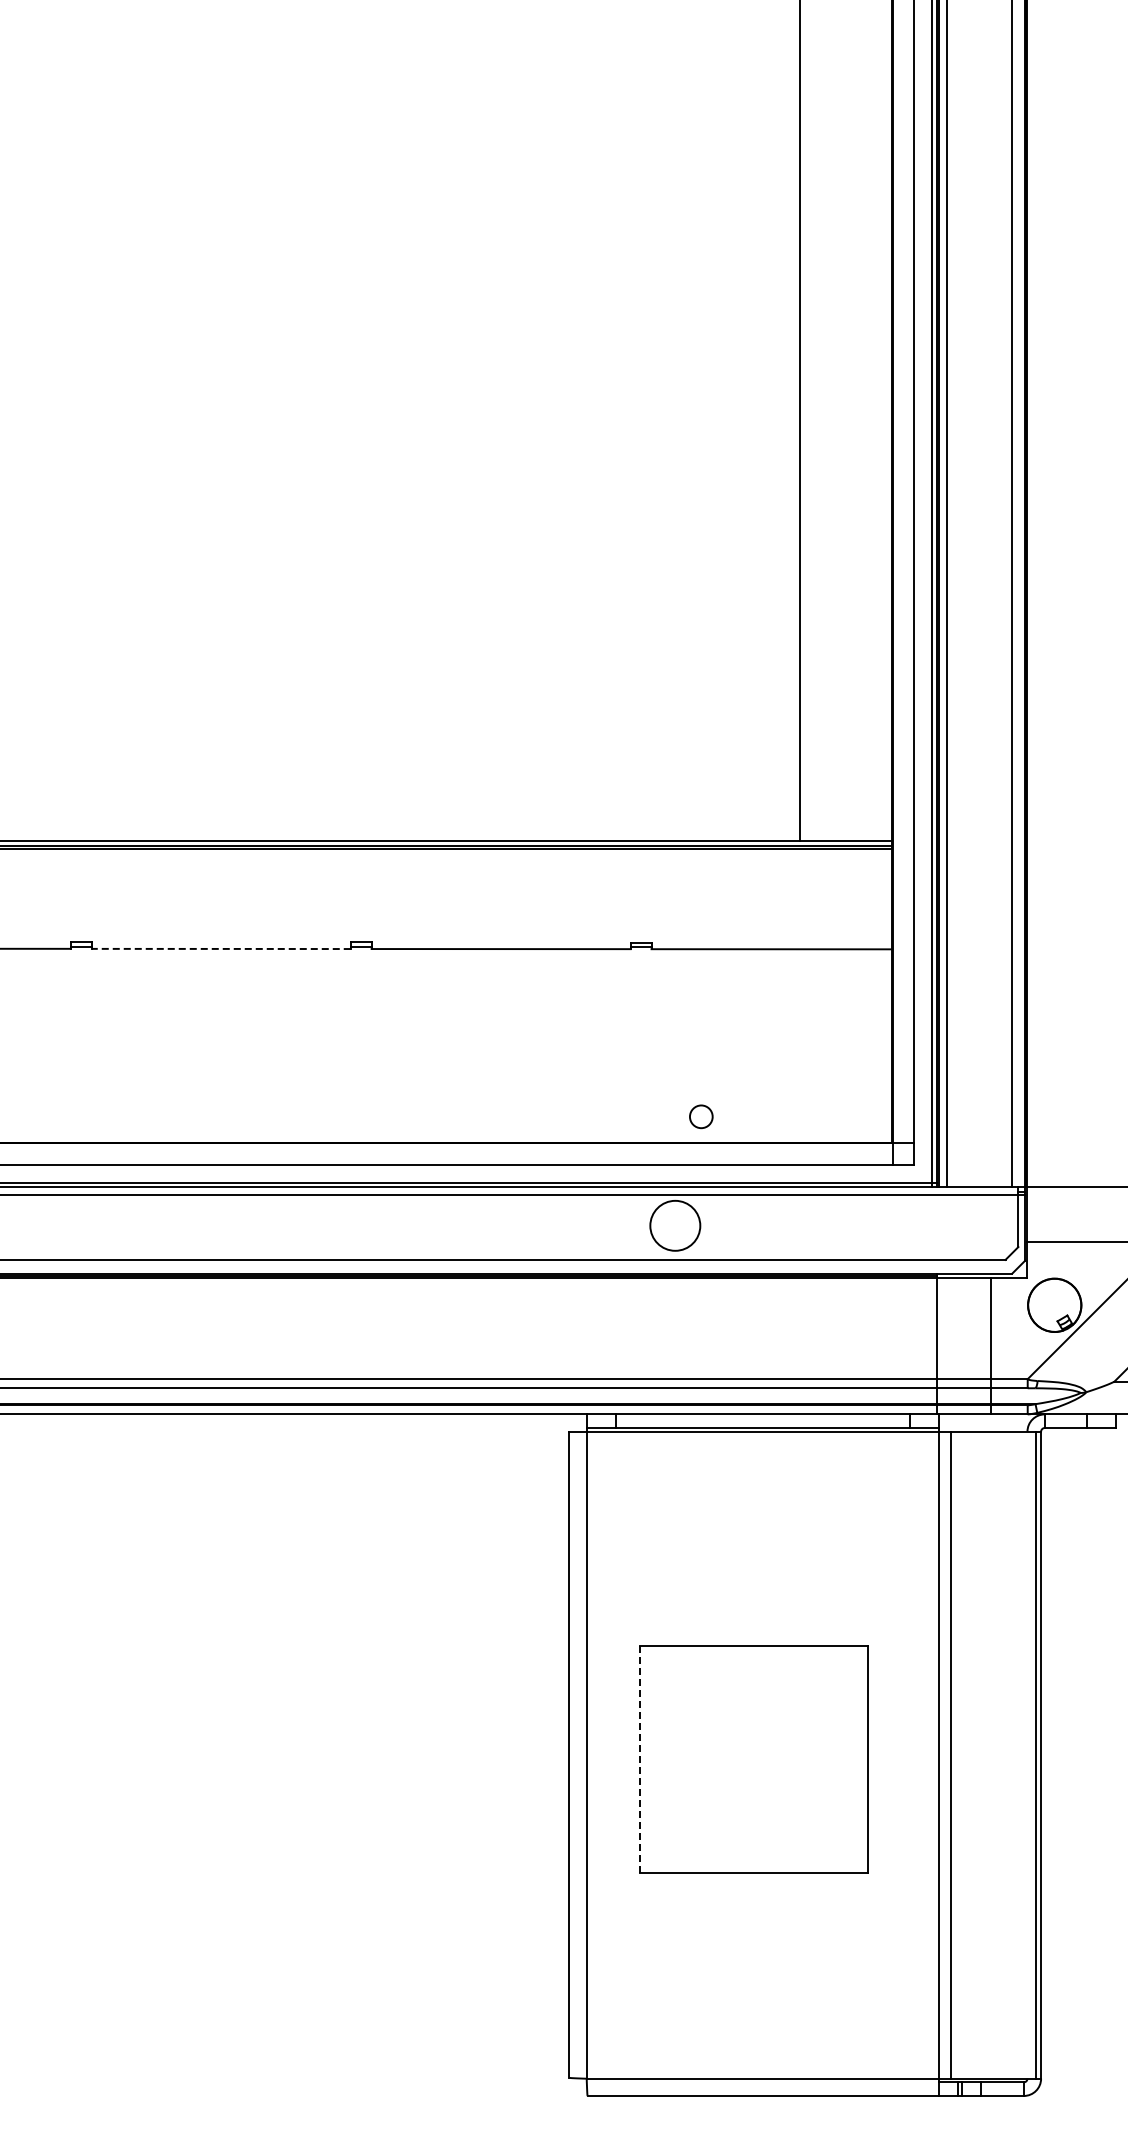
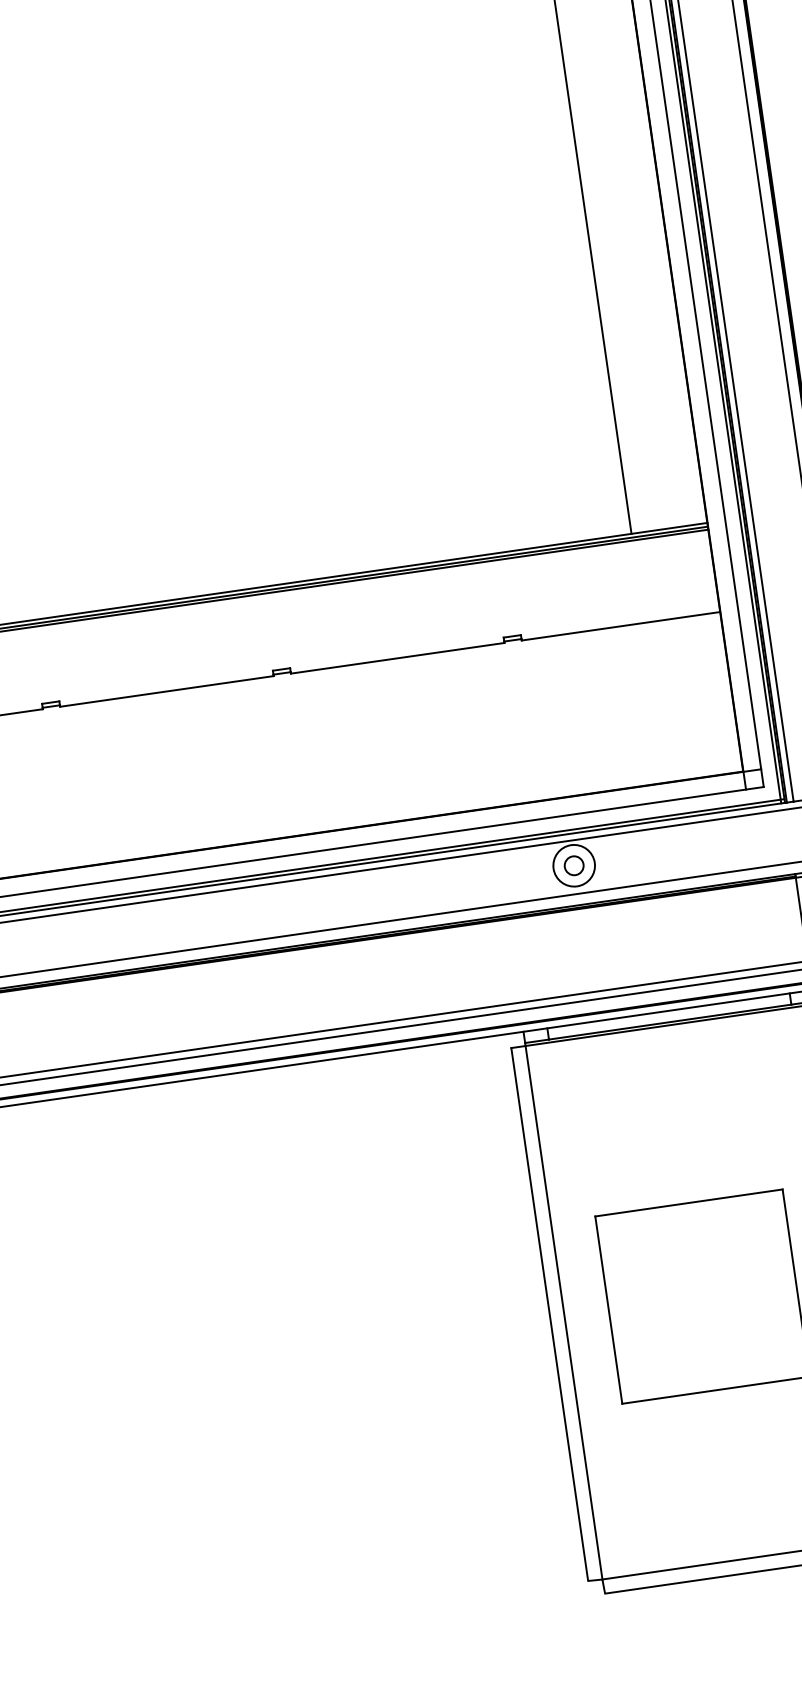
line: (220, 948) -> (166, 691), dashed -> solid
circle: (701, 1116) -> (574, 865), moved
line: (640, 1759) -> (608, 1309), dashed -> solid

